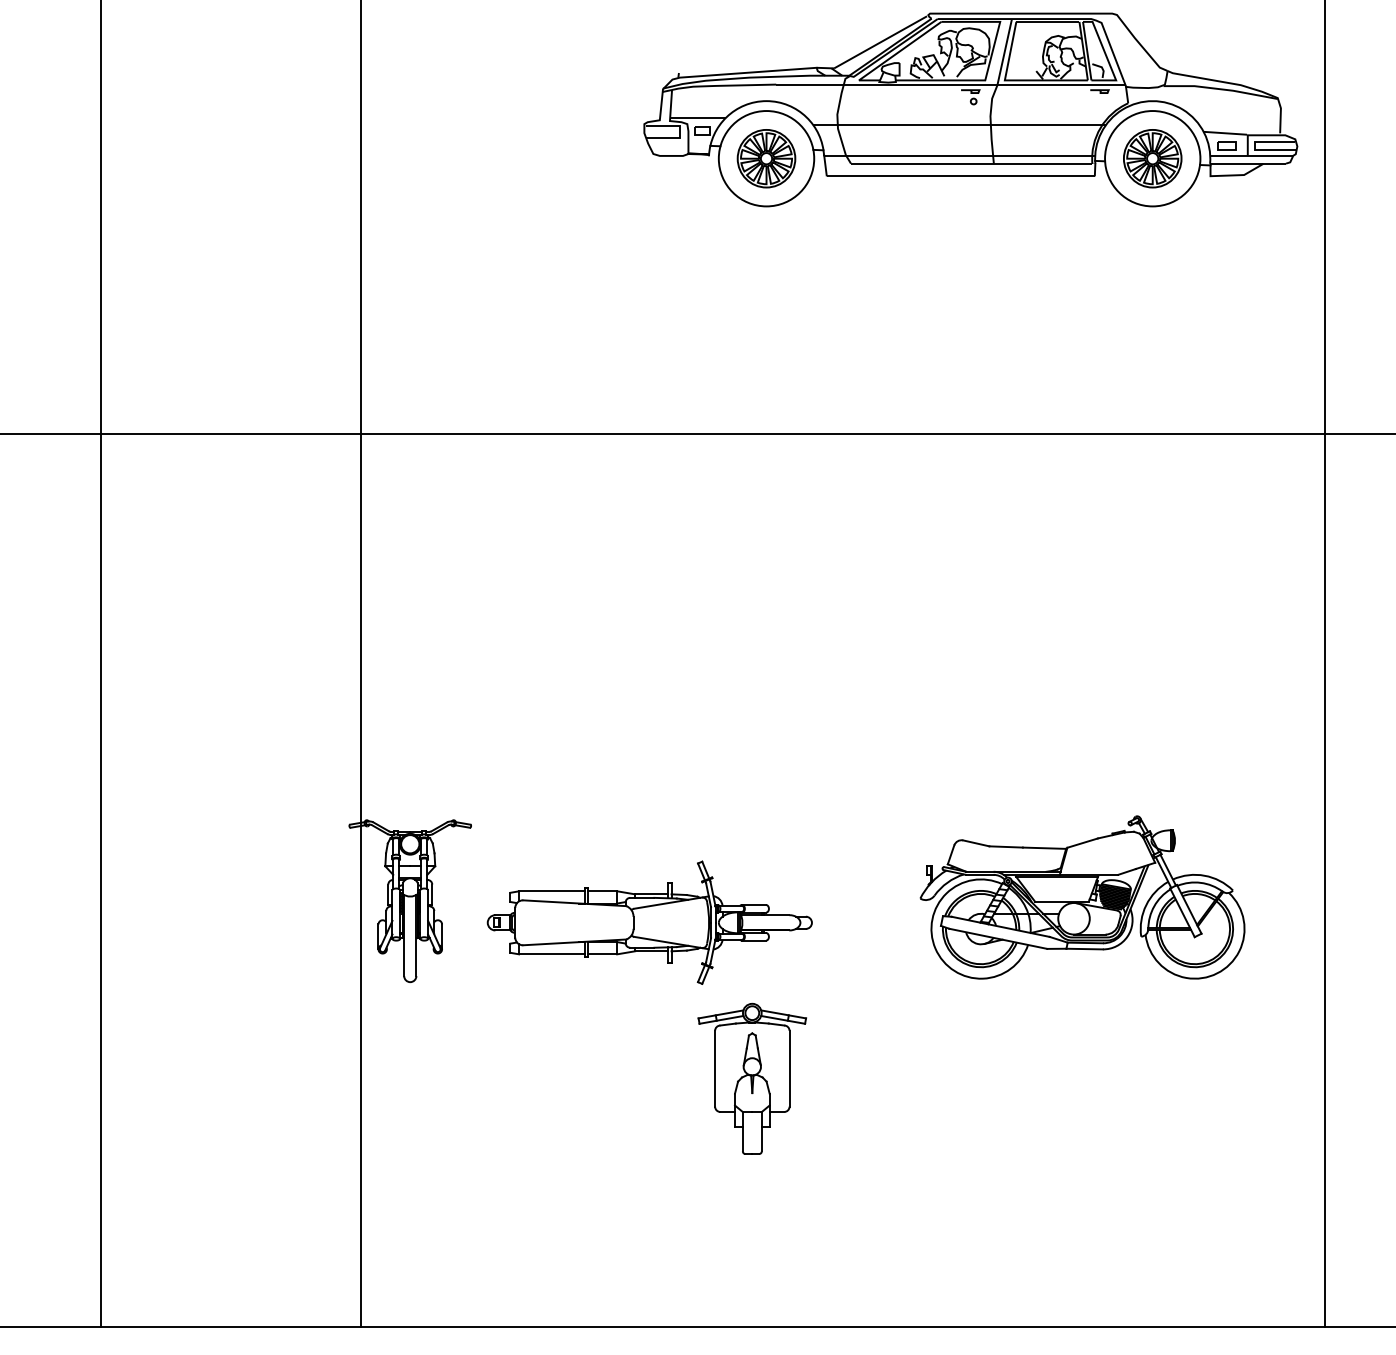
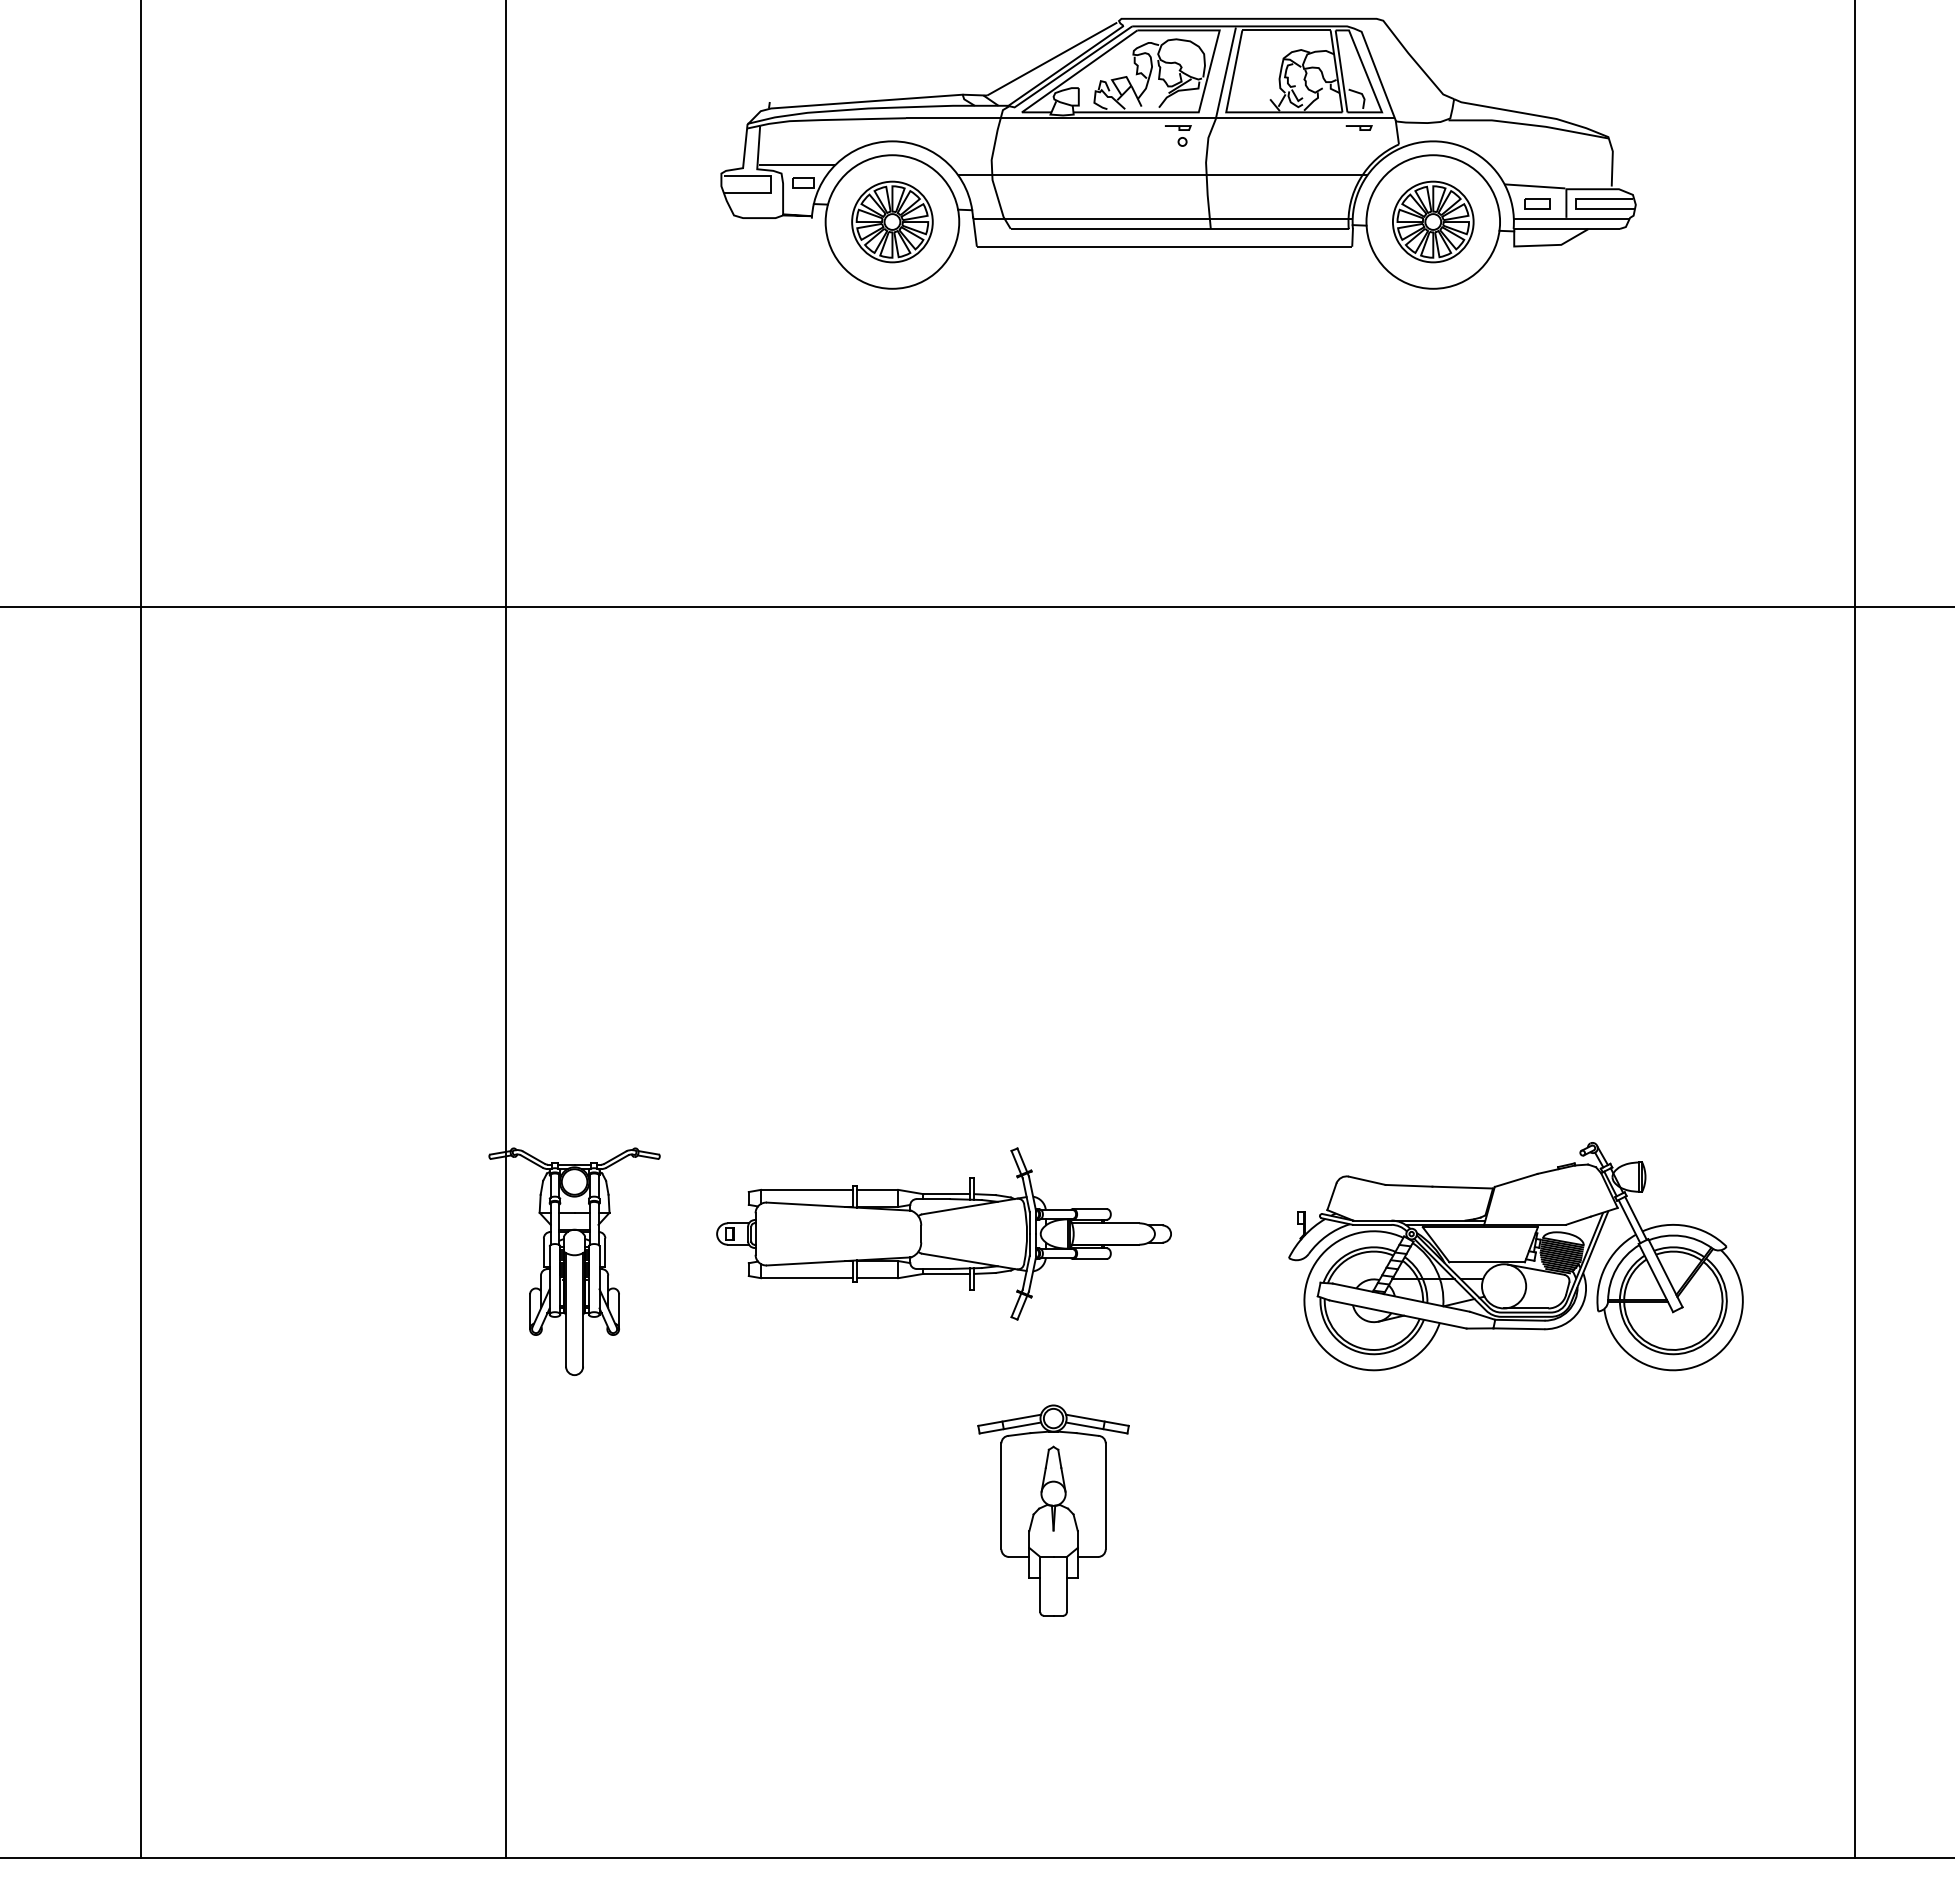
part: (970, 109) -> (1178, 153), moved
part: (649, 922) -> (943, 1233), moved

